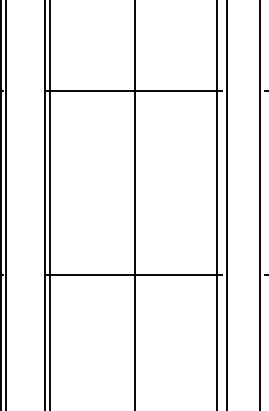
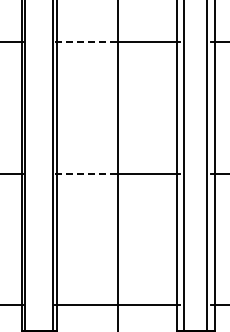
line: (91, 91) -> (86, 42), solid -> dashed
line: (91, 274) -> (86, 173), solid -> dashed

